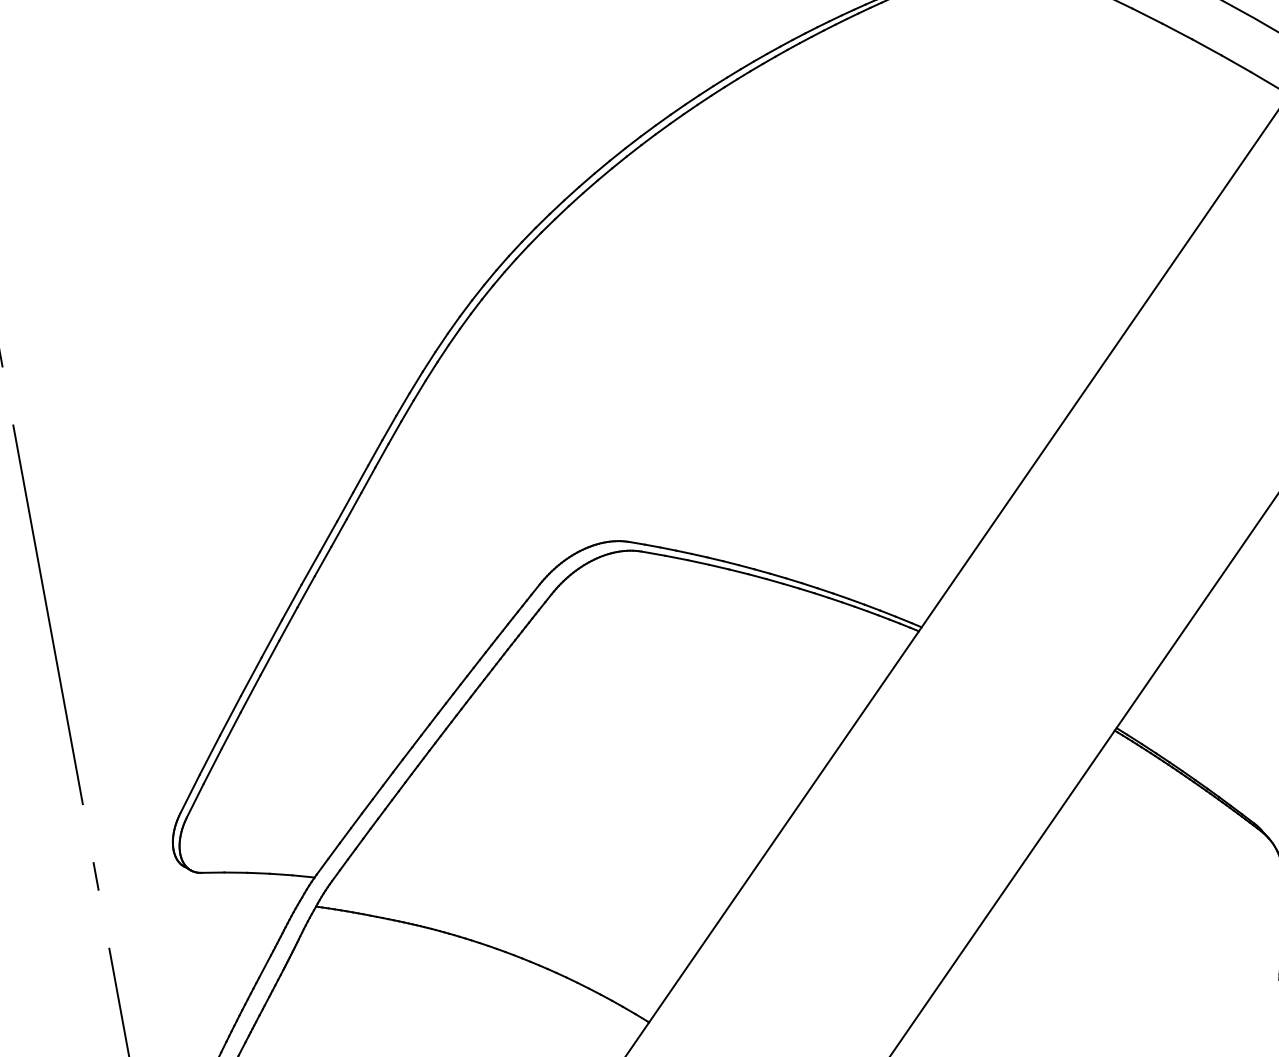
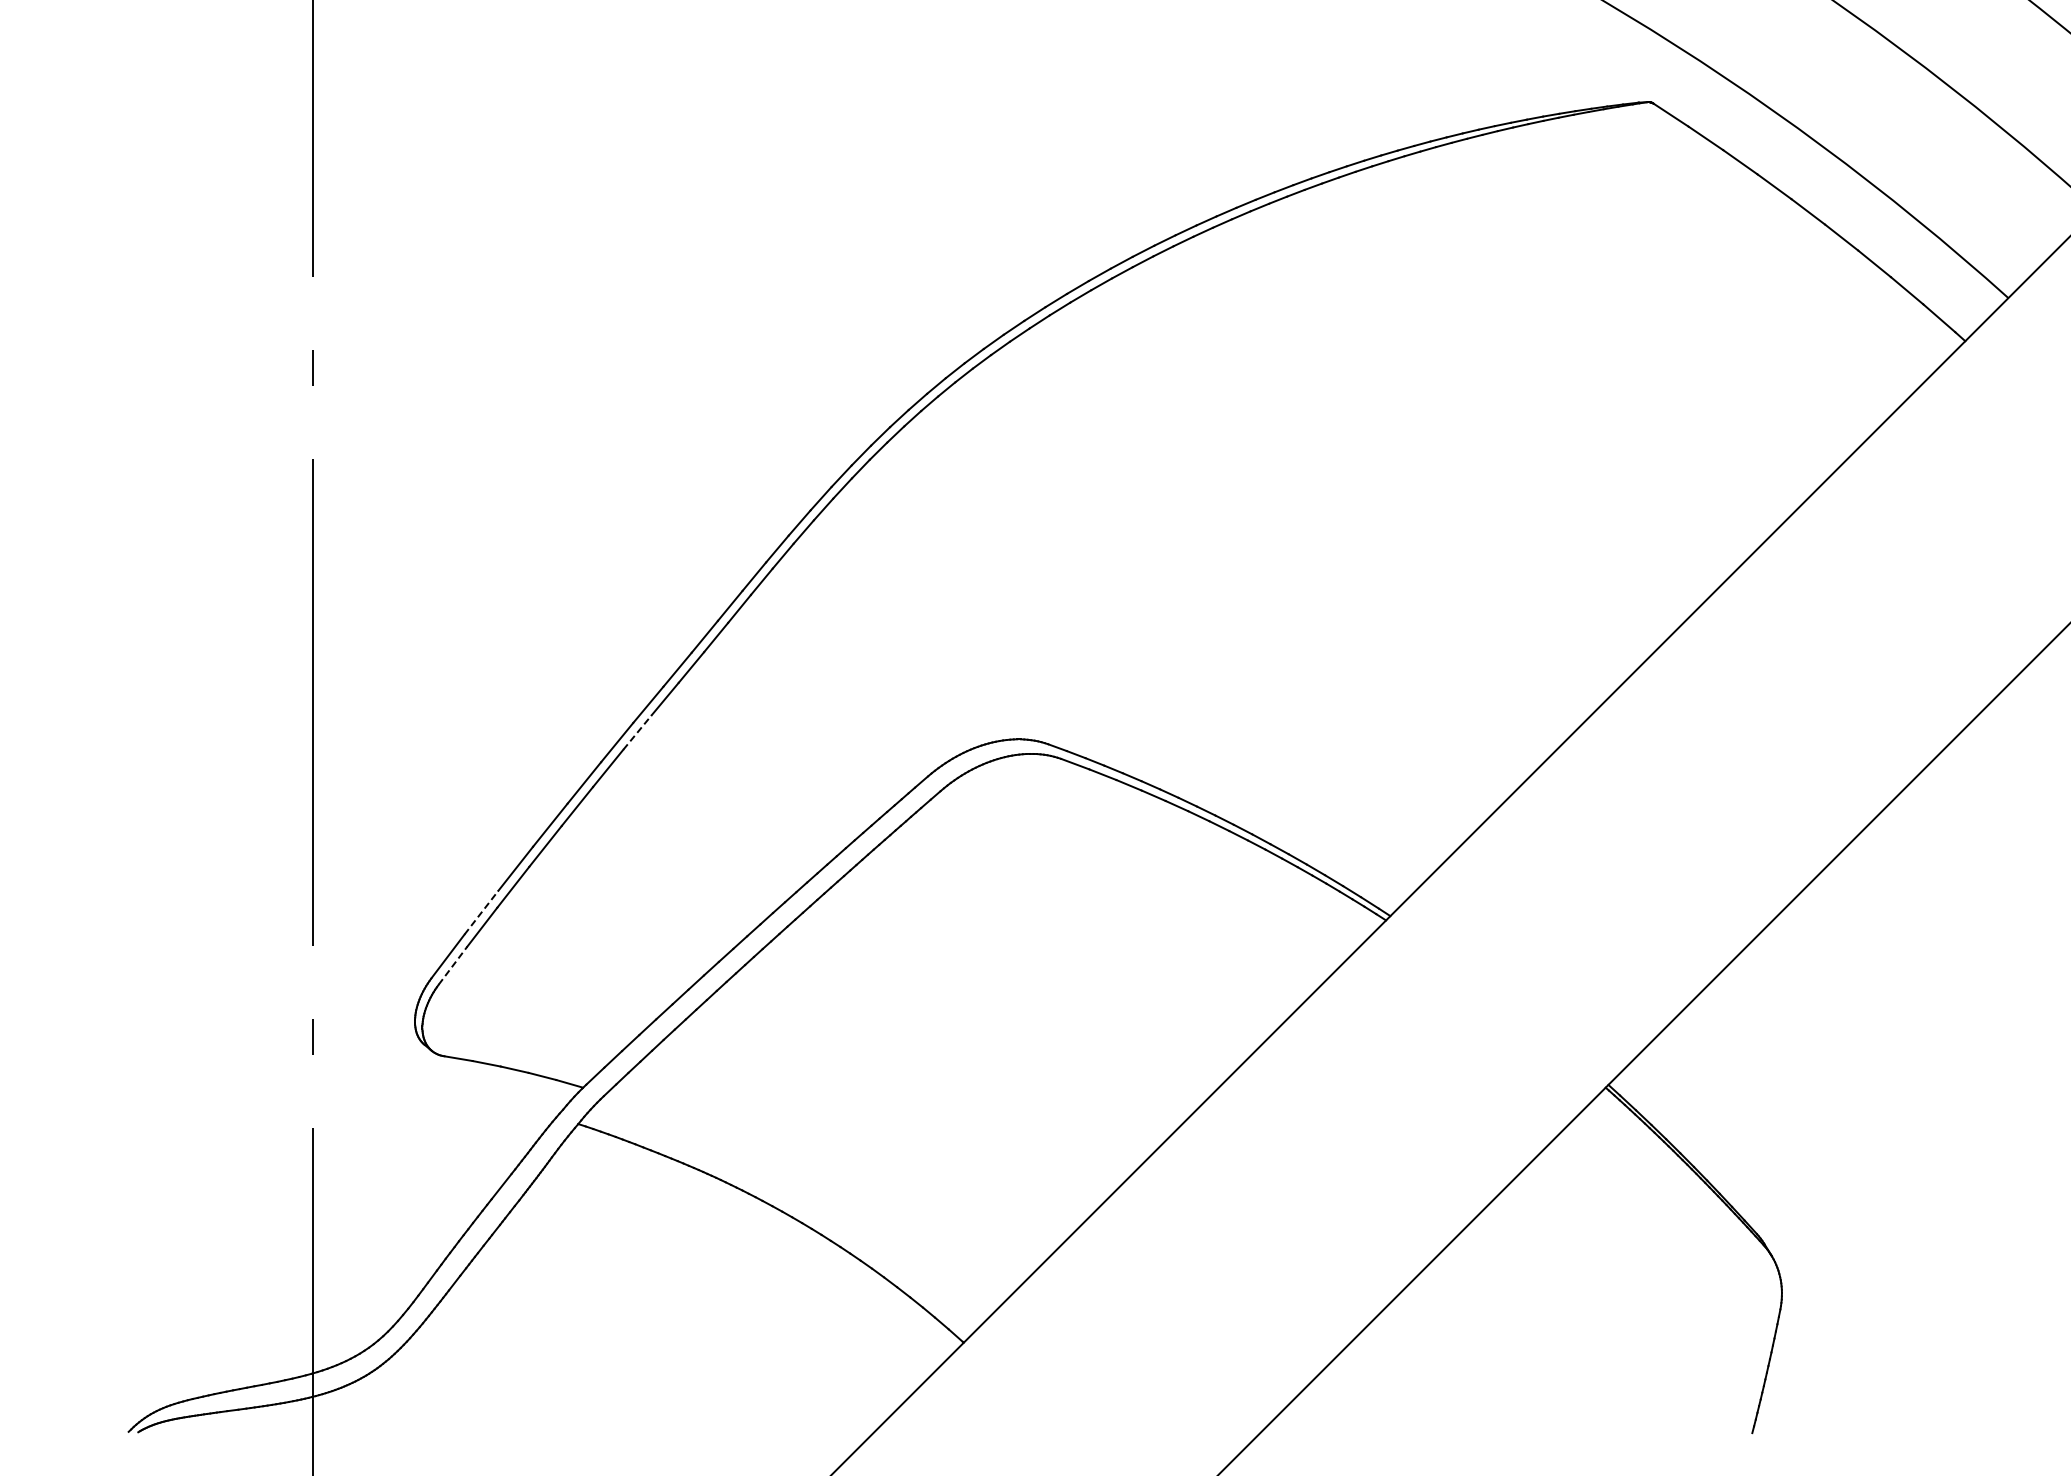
line: (306, 591) -> (637, 732), solid -> dashed
line: (209, 755) -> (481, 912), solid -> dashed
line: (194, 800) -> (452, 965), solid -> dashed

